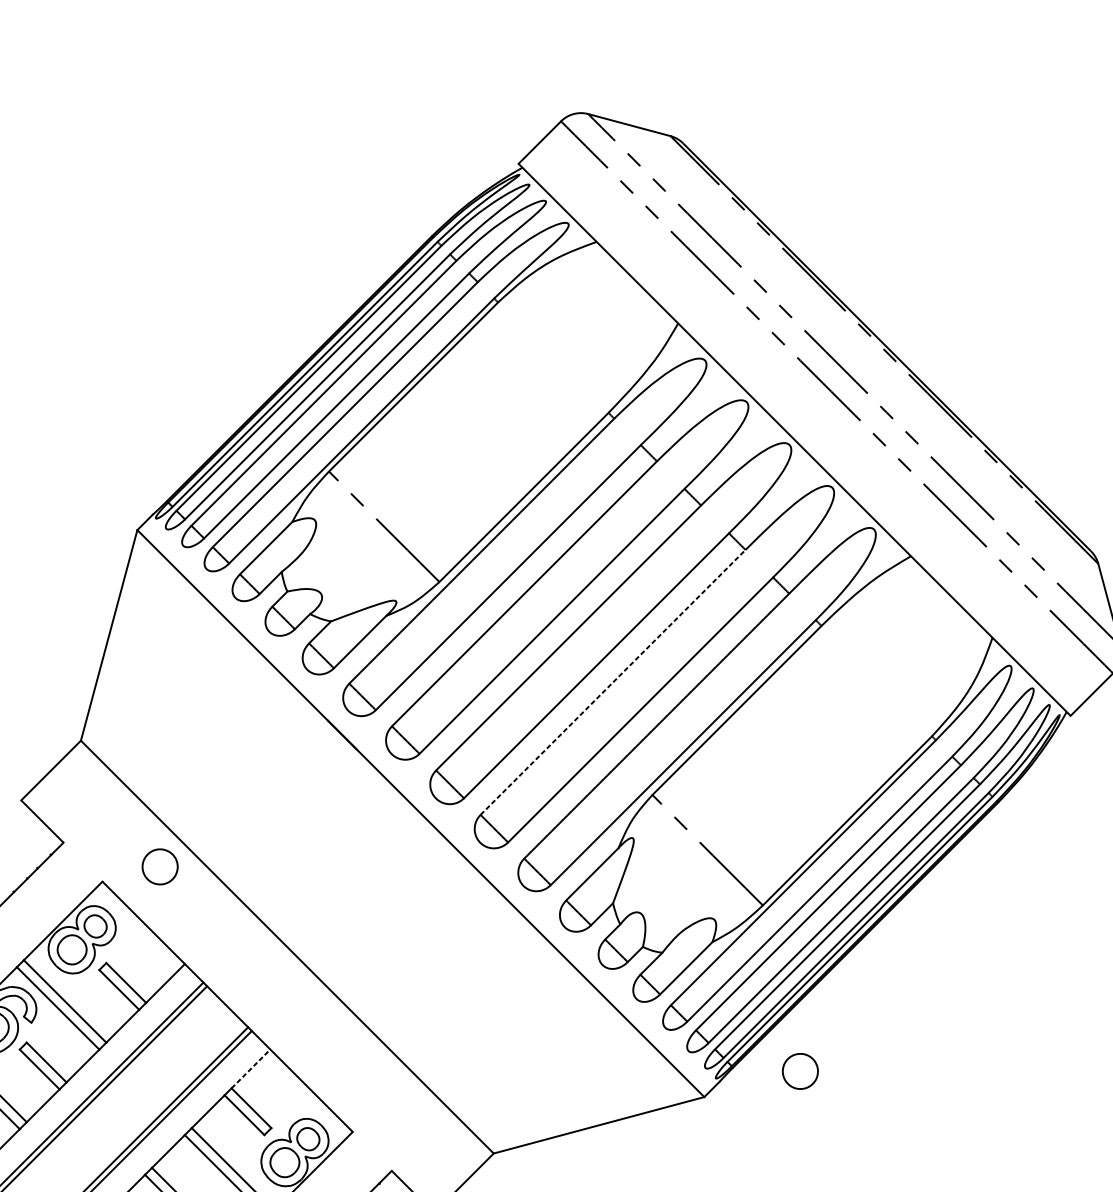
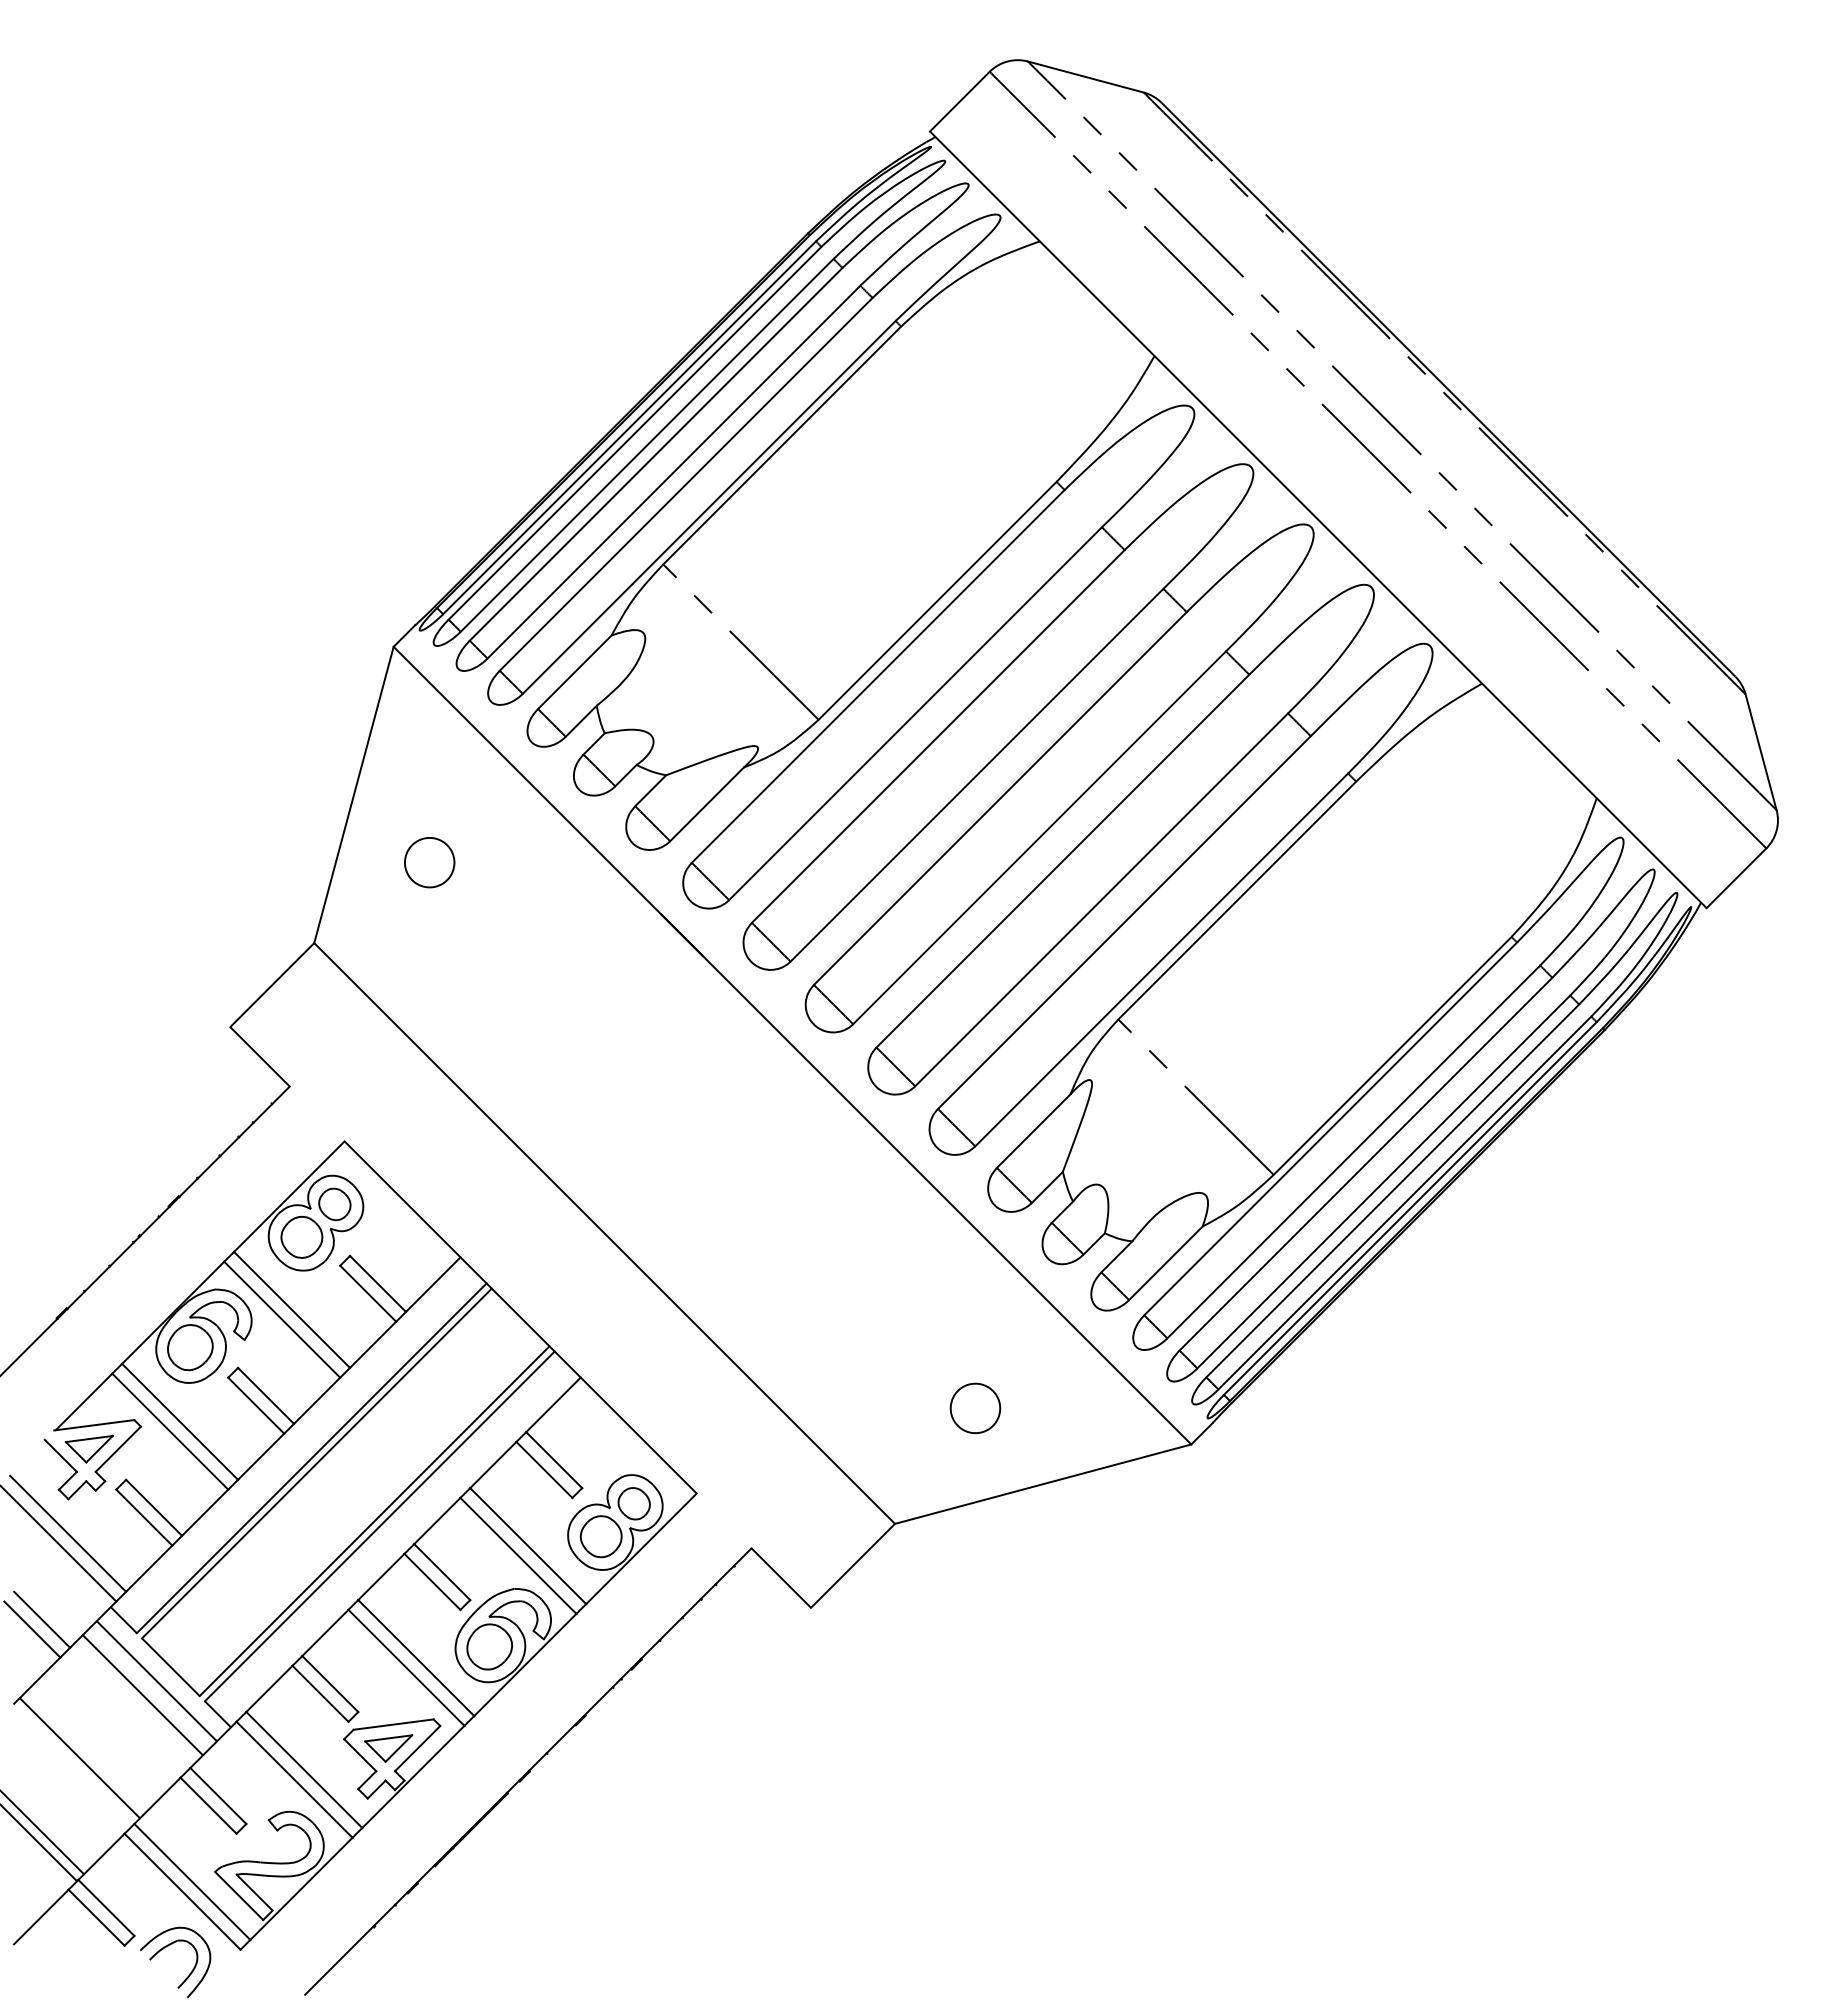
line: (612, 682) -> (1062, 861), dashed -> solid
part: (160, 866) -> (429, 862), moved
line: (250, 1068) -> (553, 1404), dashed -> solid
part: (800, 1071) -> (975, 1408), moved

